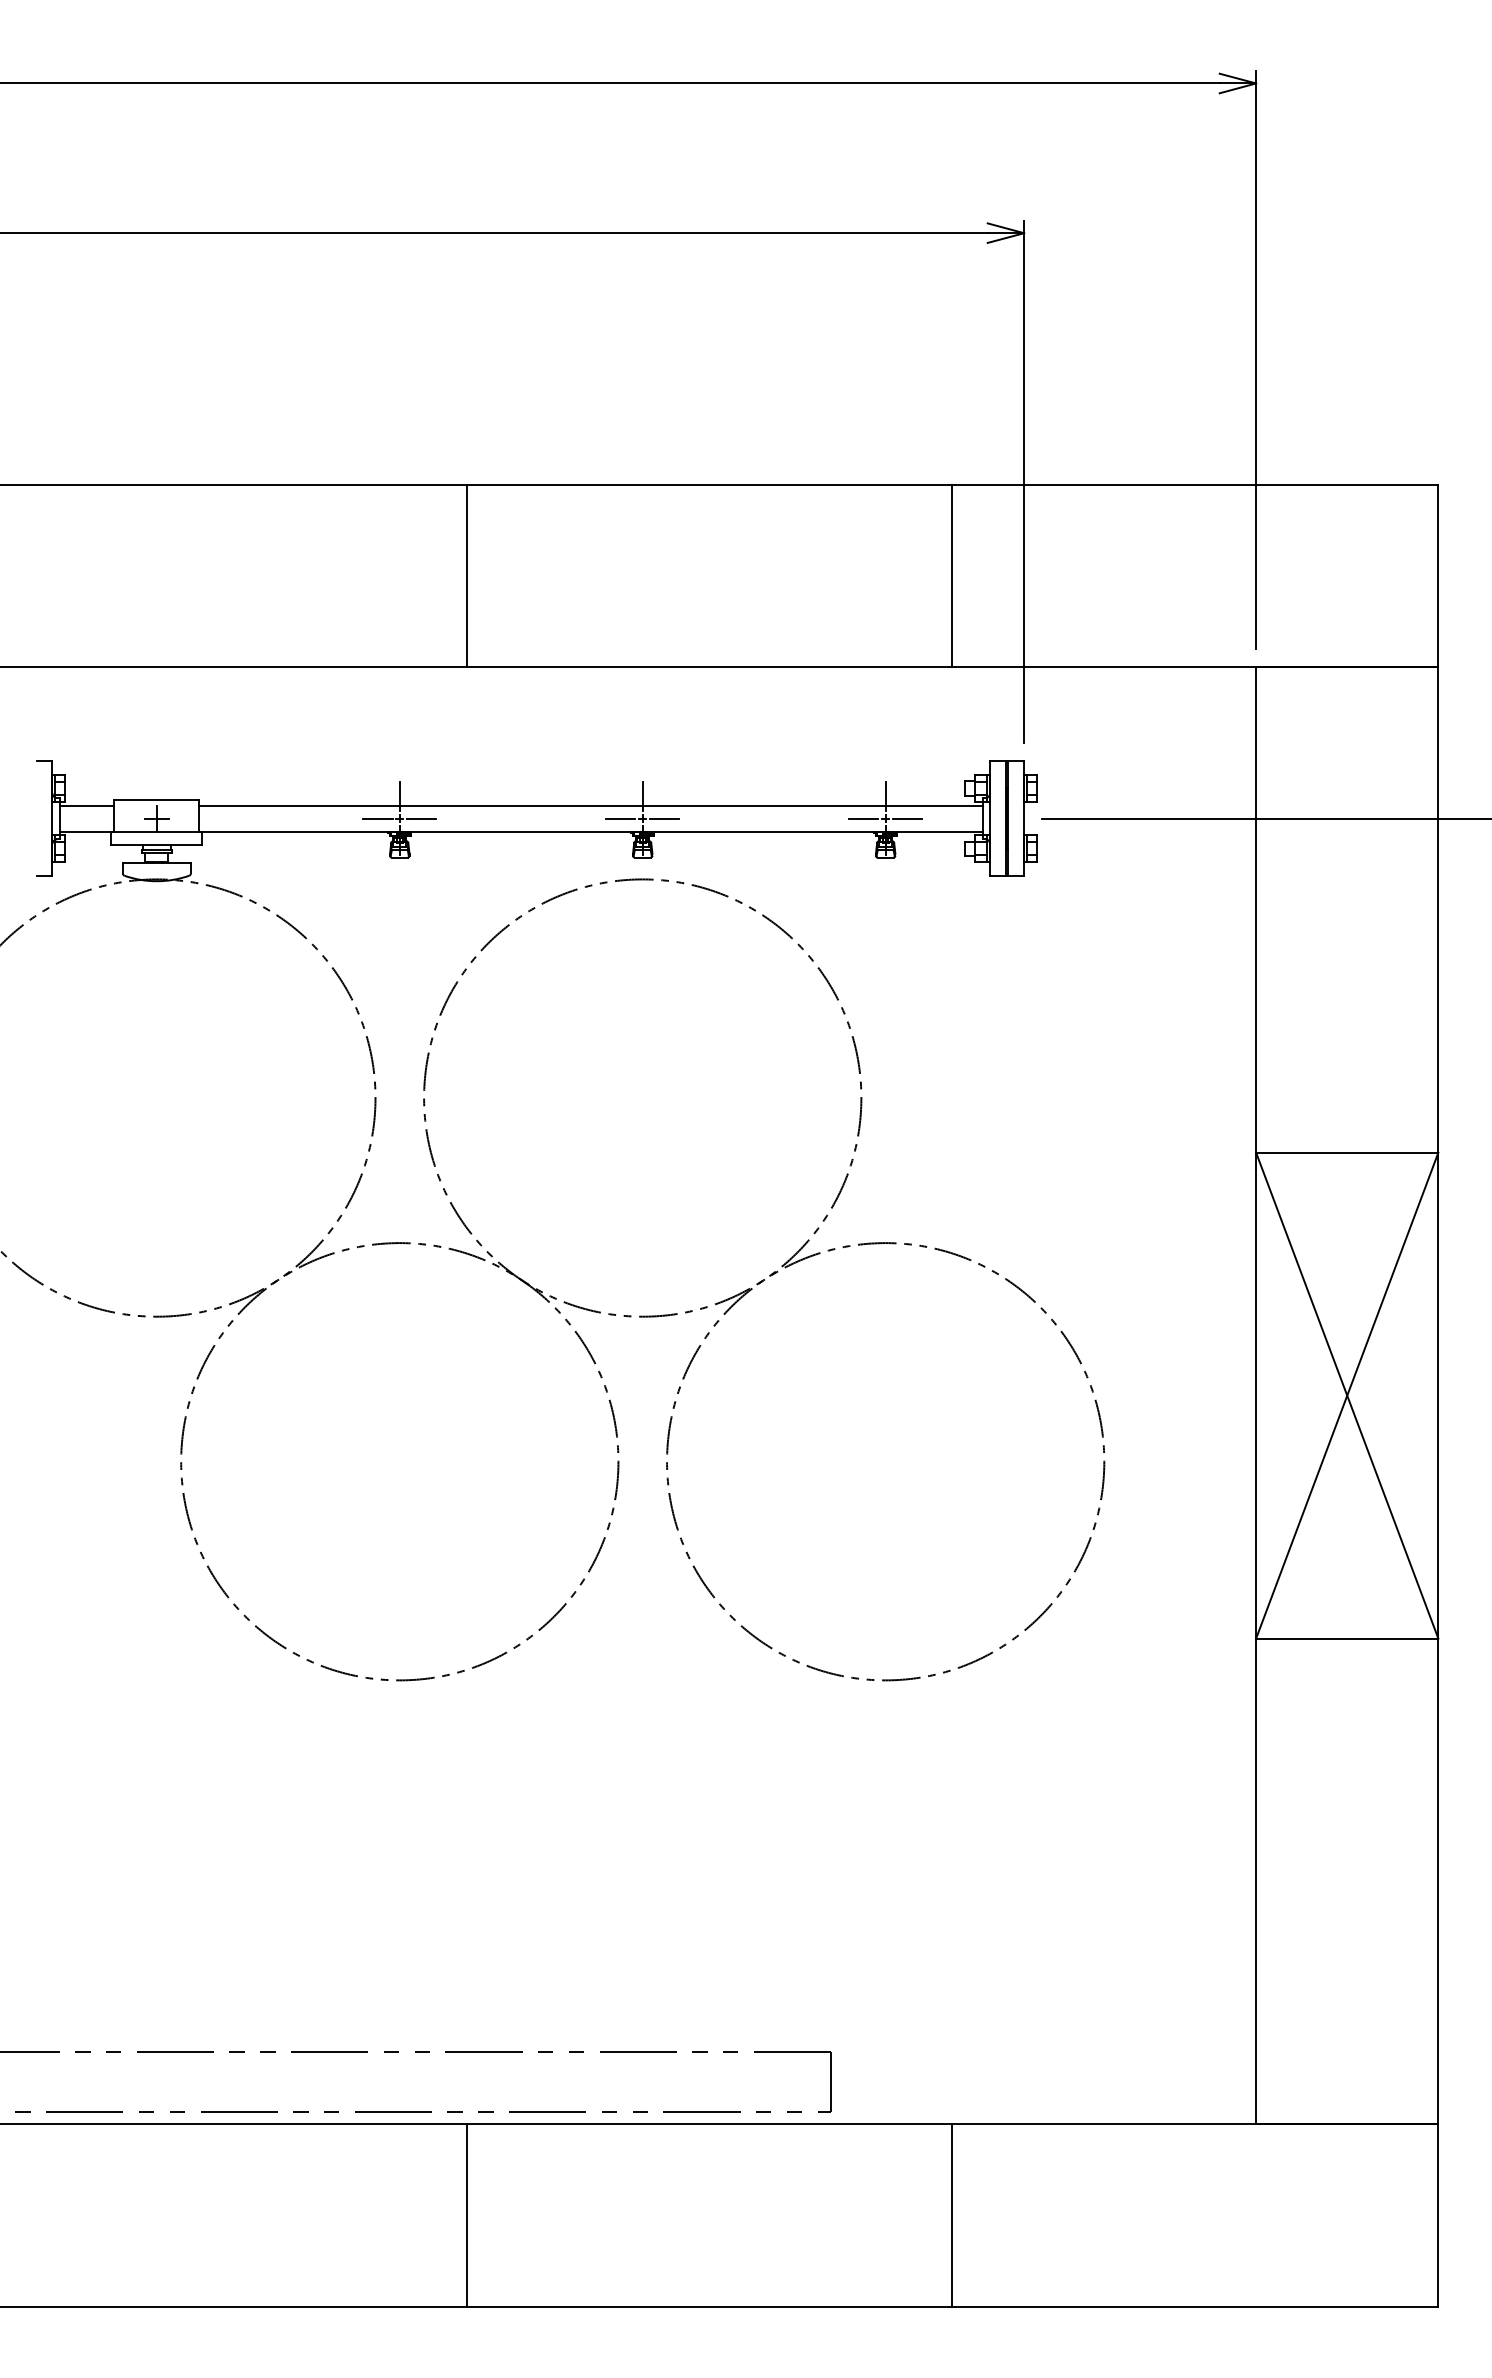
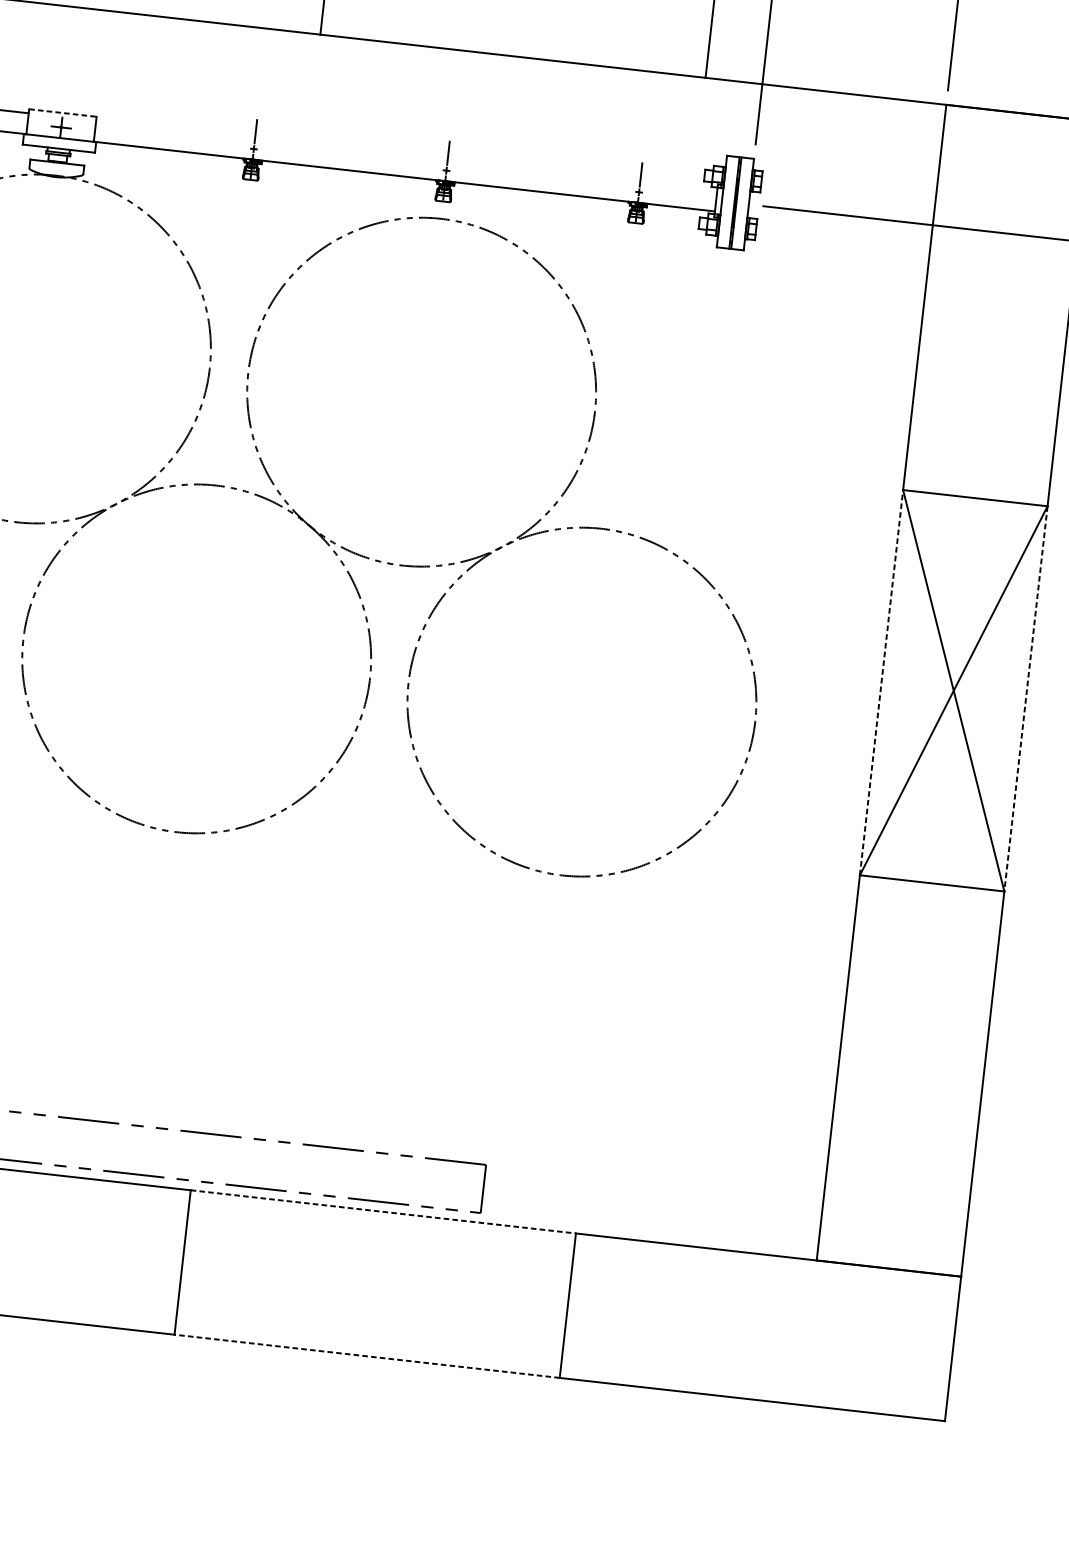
line: (156, 800) -> (62, 113), solid -> dashed
line: (590, 805) -> (406, 155), removed
line: (377, 818) -> (236, 146), removed
line: (421, 818) -> (271, 150), removed
line: (620, 818) -> (428, 168), removed
line: (664, 818) -> (463, 172), removed
line: (863, 818) -> (621, 190), removed
line: (907, 818) -> (656, 194), removed
line: (1256, 1395) -> (881, 682), solid -> dashed
line: (1438, 1395) -> (1026, 698), solid -> dashed
line: (709, 2124) -> (383, 1211), solid -> dashed
line: (709, 2306) -> (367, 1356), solid -> dashed

